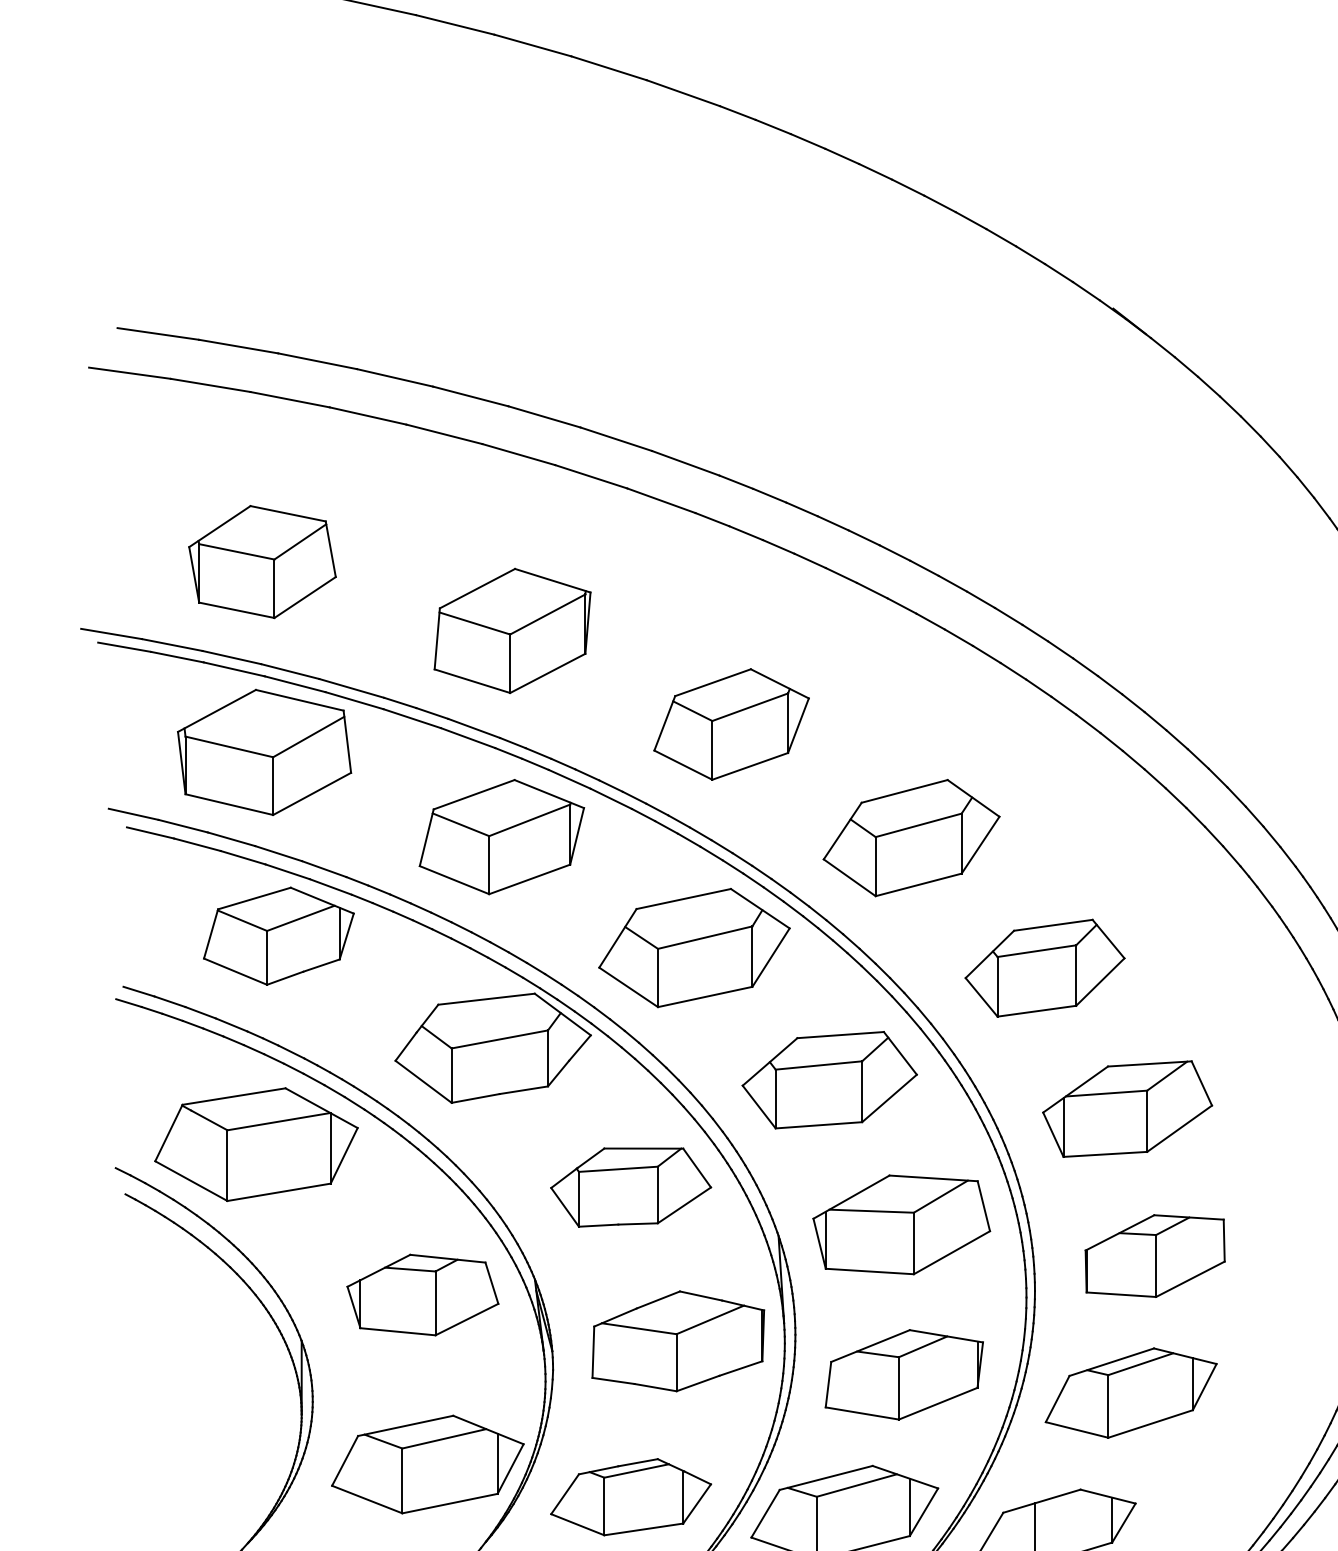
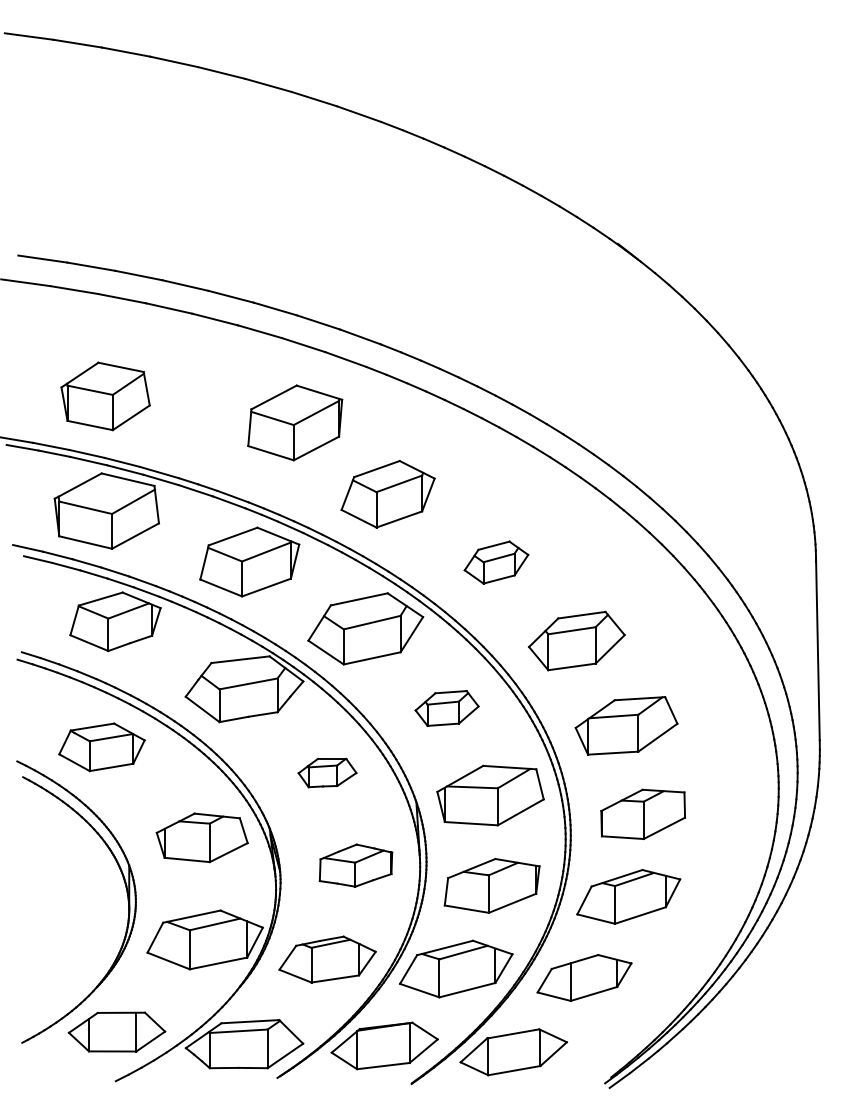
part: (513, 630) -> (295, 422), moved
part: (911, 837) -> (496, 562), size x0.6
part: (828, 1080) -> (446, 708), size x0.6
part: (255, 1145) -> (101, 747), size x0.7
part: (630, 1186) -> (327, 772), size x0.6
part: (677, 1340) -> (355, 865), size x0.7

